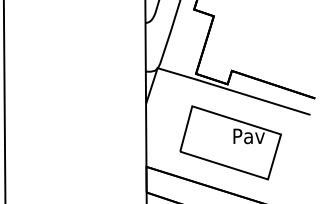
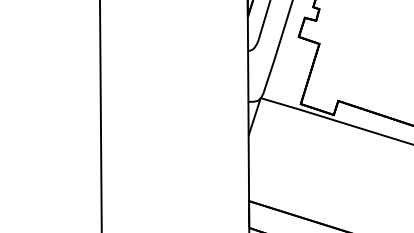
part: (230, 142) -> (336, 175), removed

